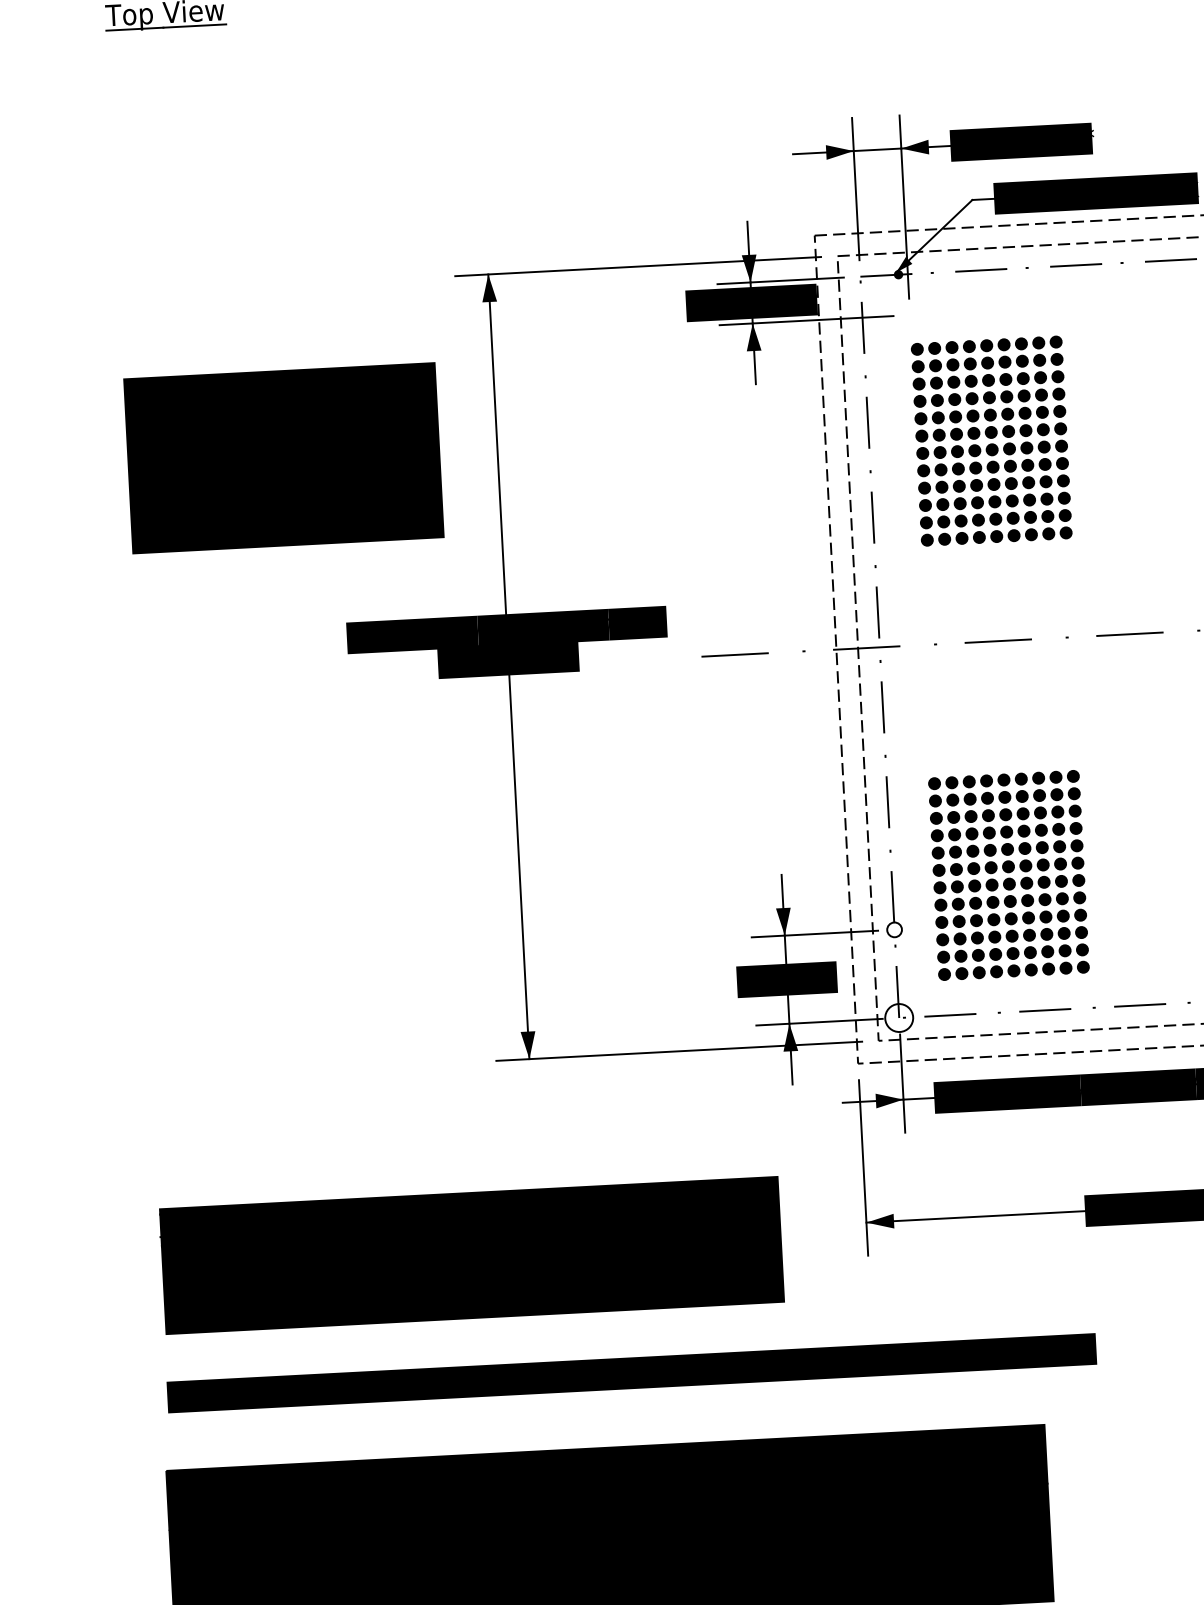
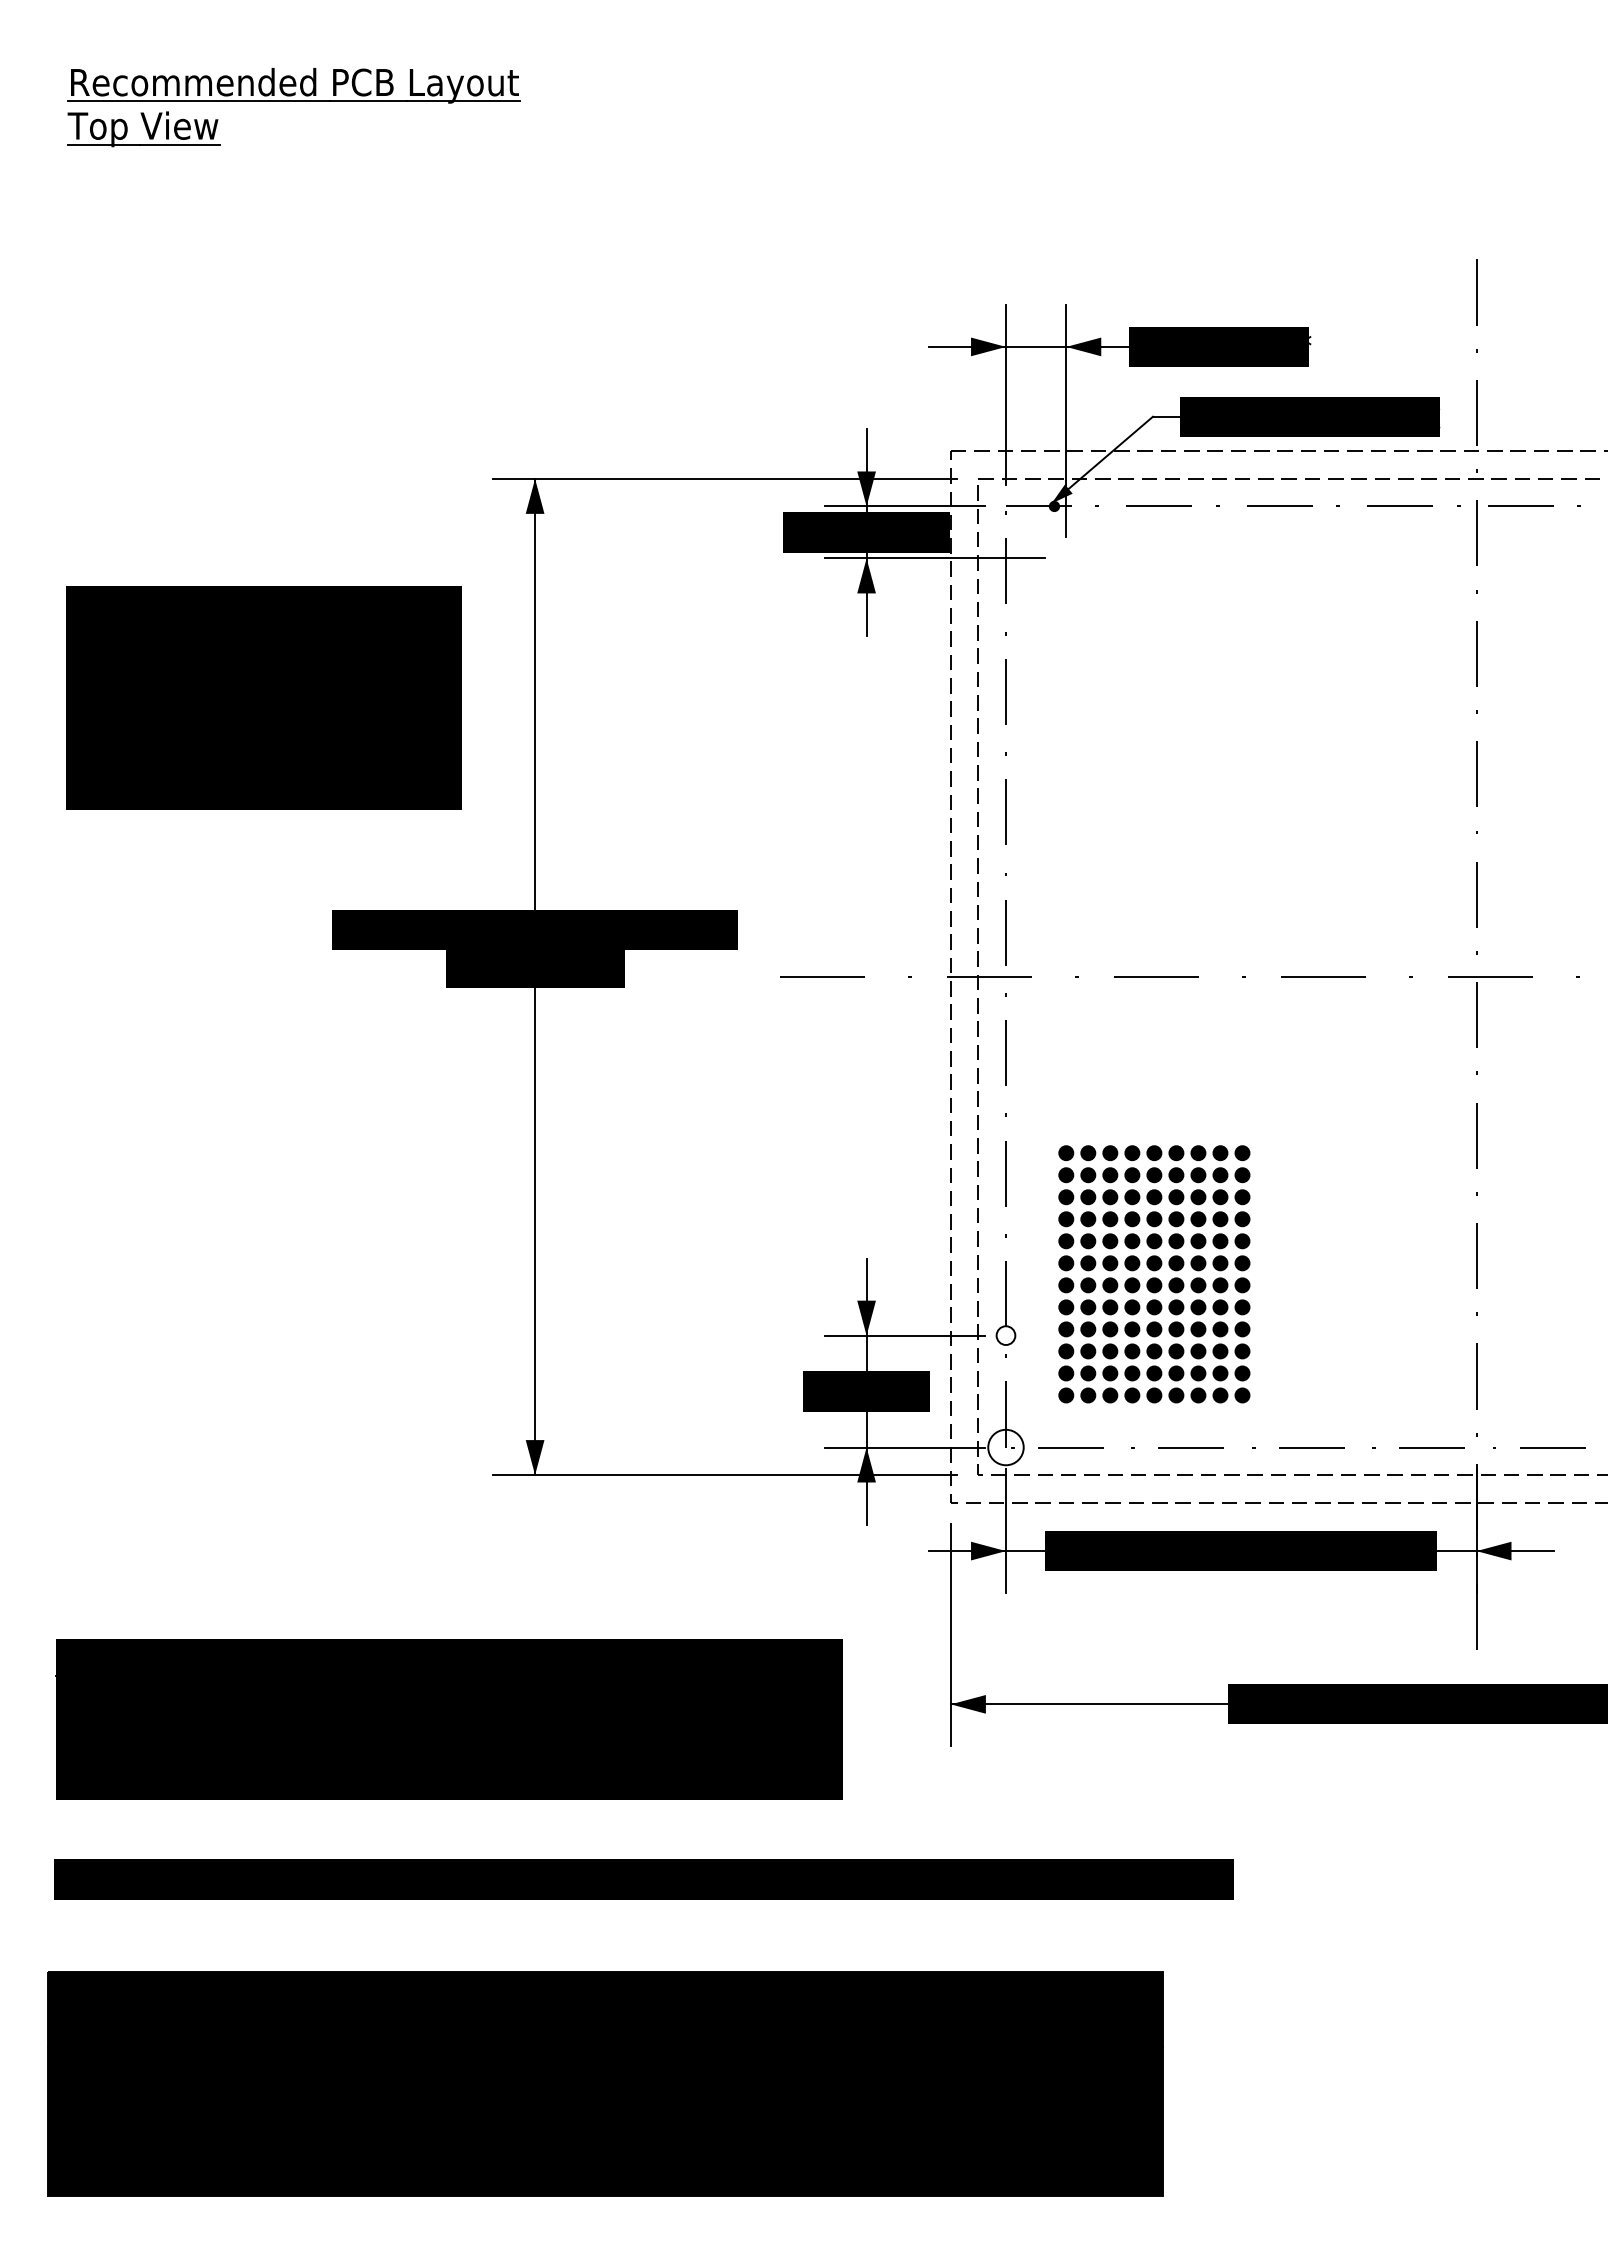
part: (991, 441) -> (1161, 723), removed

